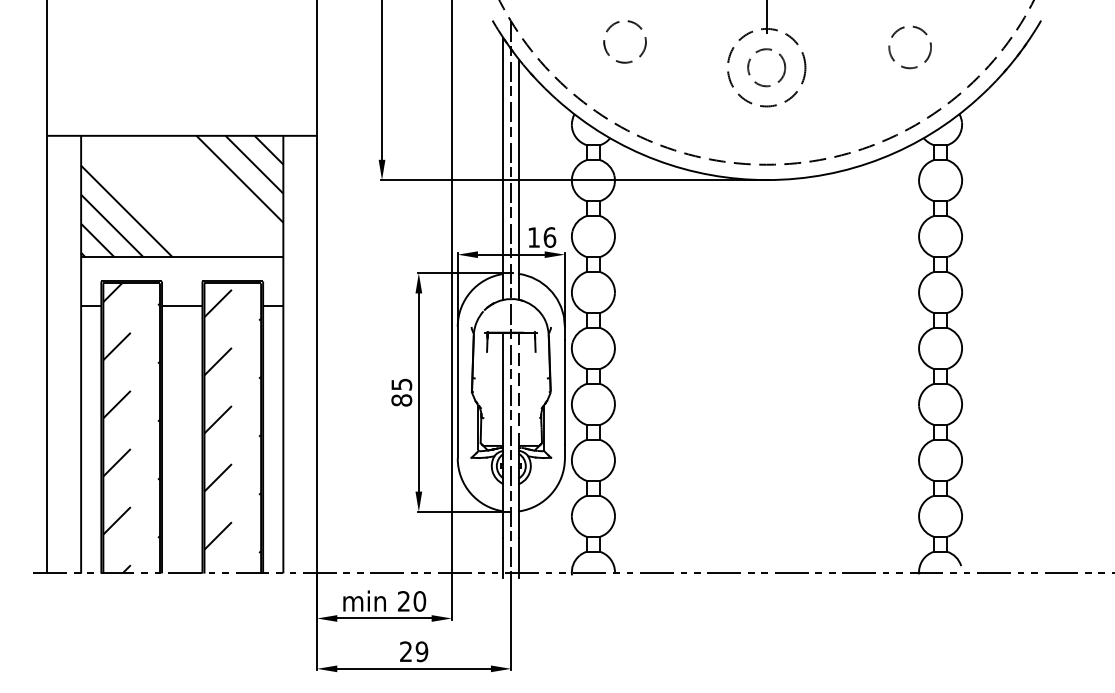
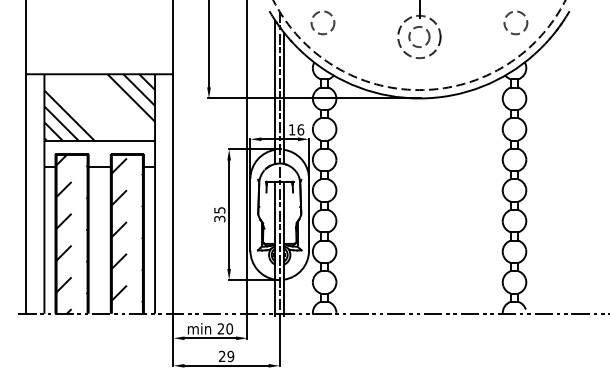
part: (616, 24) -> (318, 13), moved
part: (902, 30) -> (511, 13), moved
line: (520, 388) -> (284, 212), dashed -> solid
text: (401, 399) -> (219, 218), 85 -> 35

